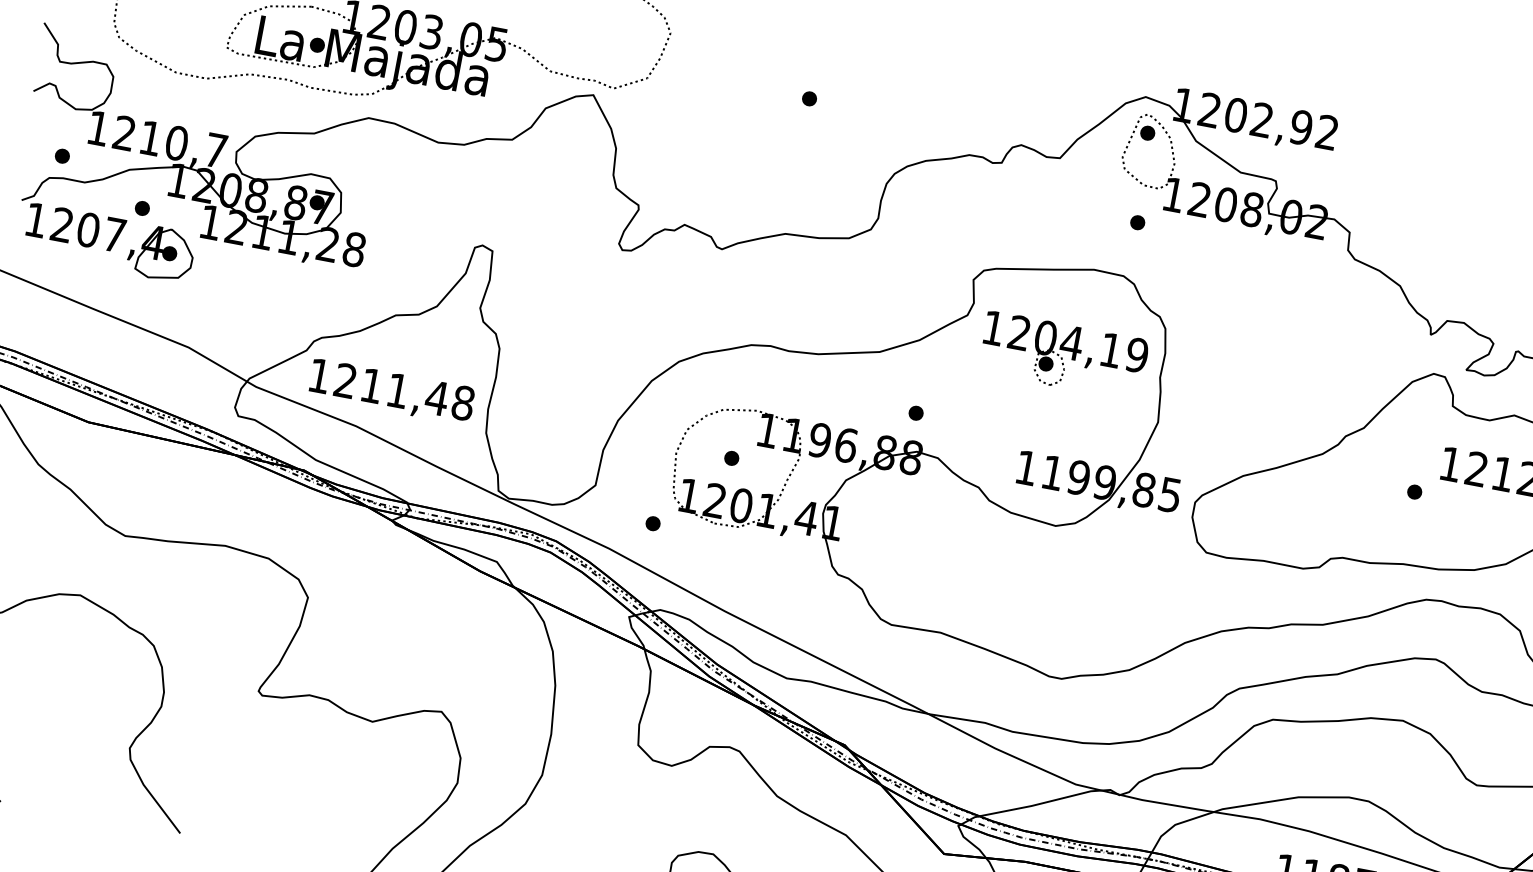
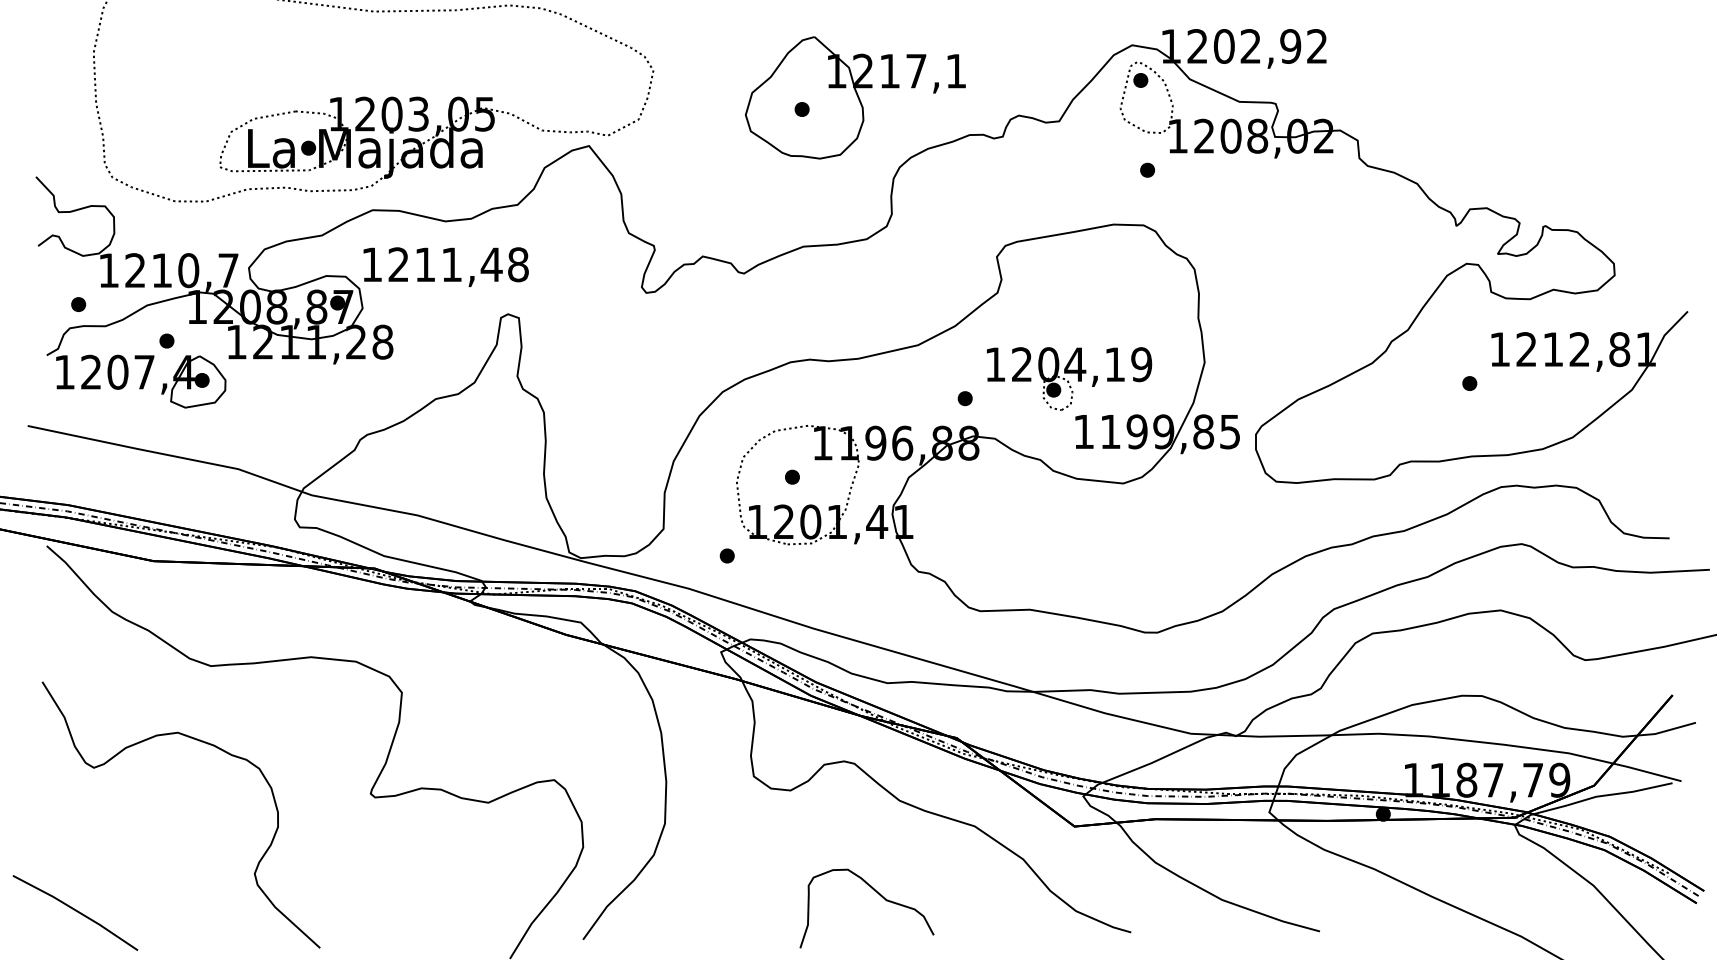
part: (864, 96) -> (855, 97), added
part: (1063, 355) -> (1069, 378), moved
text: (391, 392) -> (445, 267), moved

